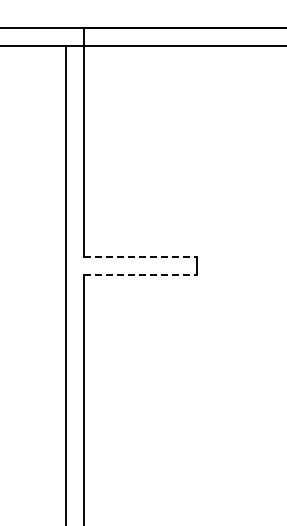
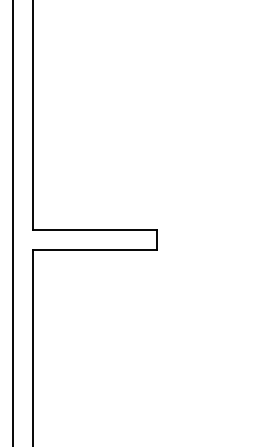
line: (140, 257) -> (95, 230), dashed -> solid
line: (140, 275) -> (95, 250), dashed -> solid

